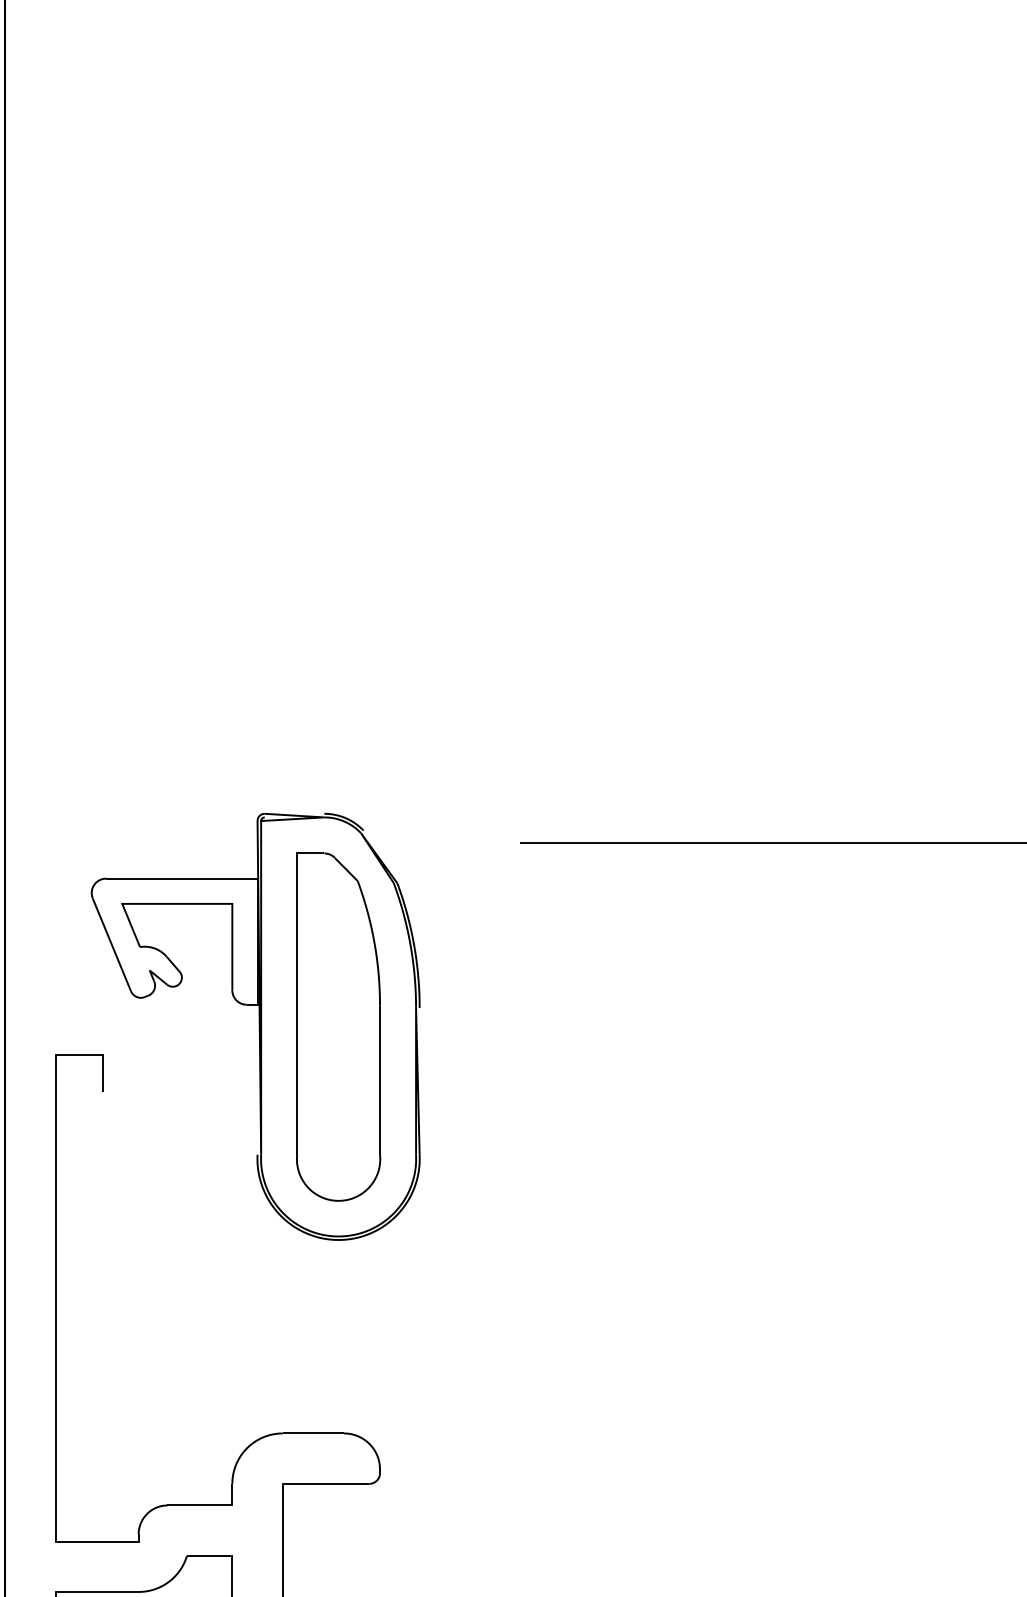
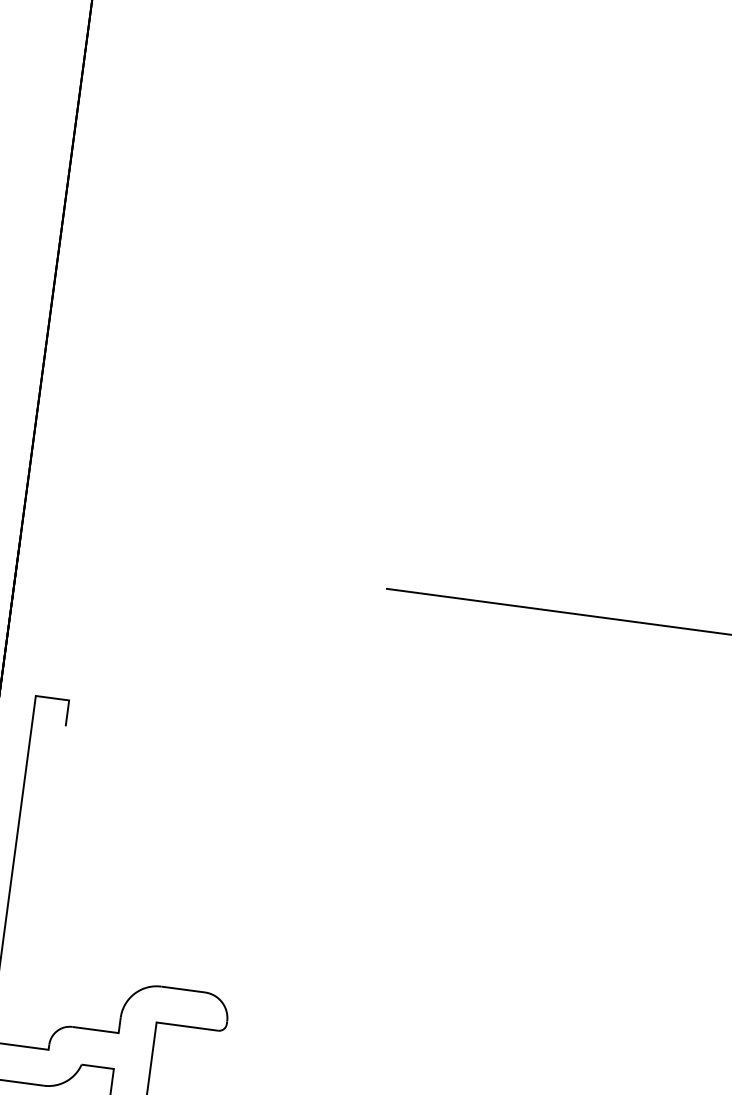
part: (255, 1026) -> (180, 694), removed

